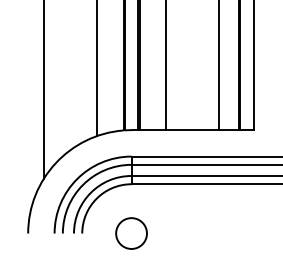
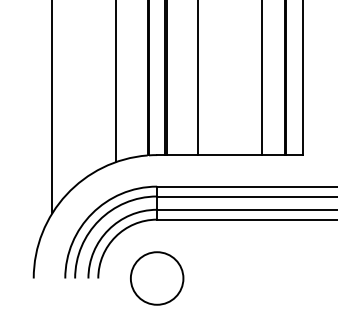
circle: (131, 233) -> (156, 278), size x1.43

